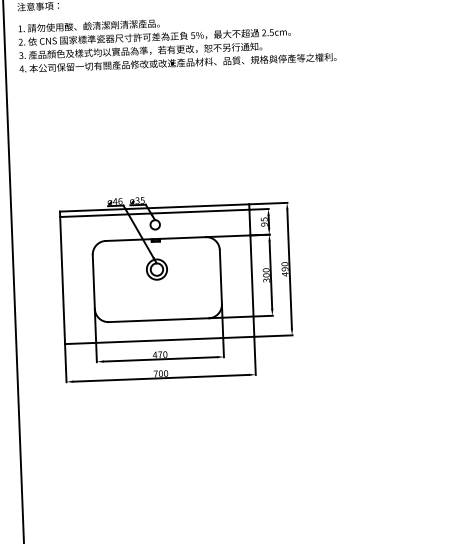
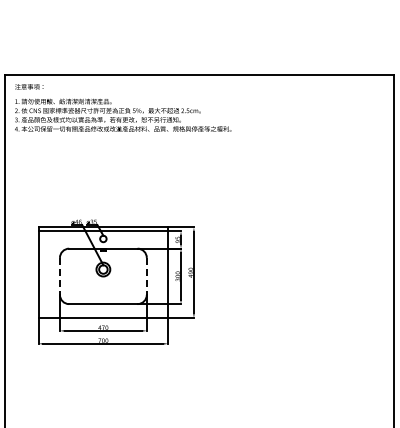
line: (220, 277) -> (146, 276), solid -> dashed
line: (93, 282) -> (59, 276), solid -> dashed

